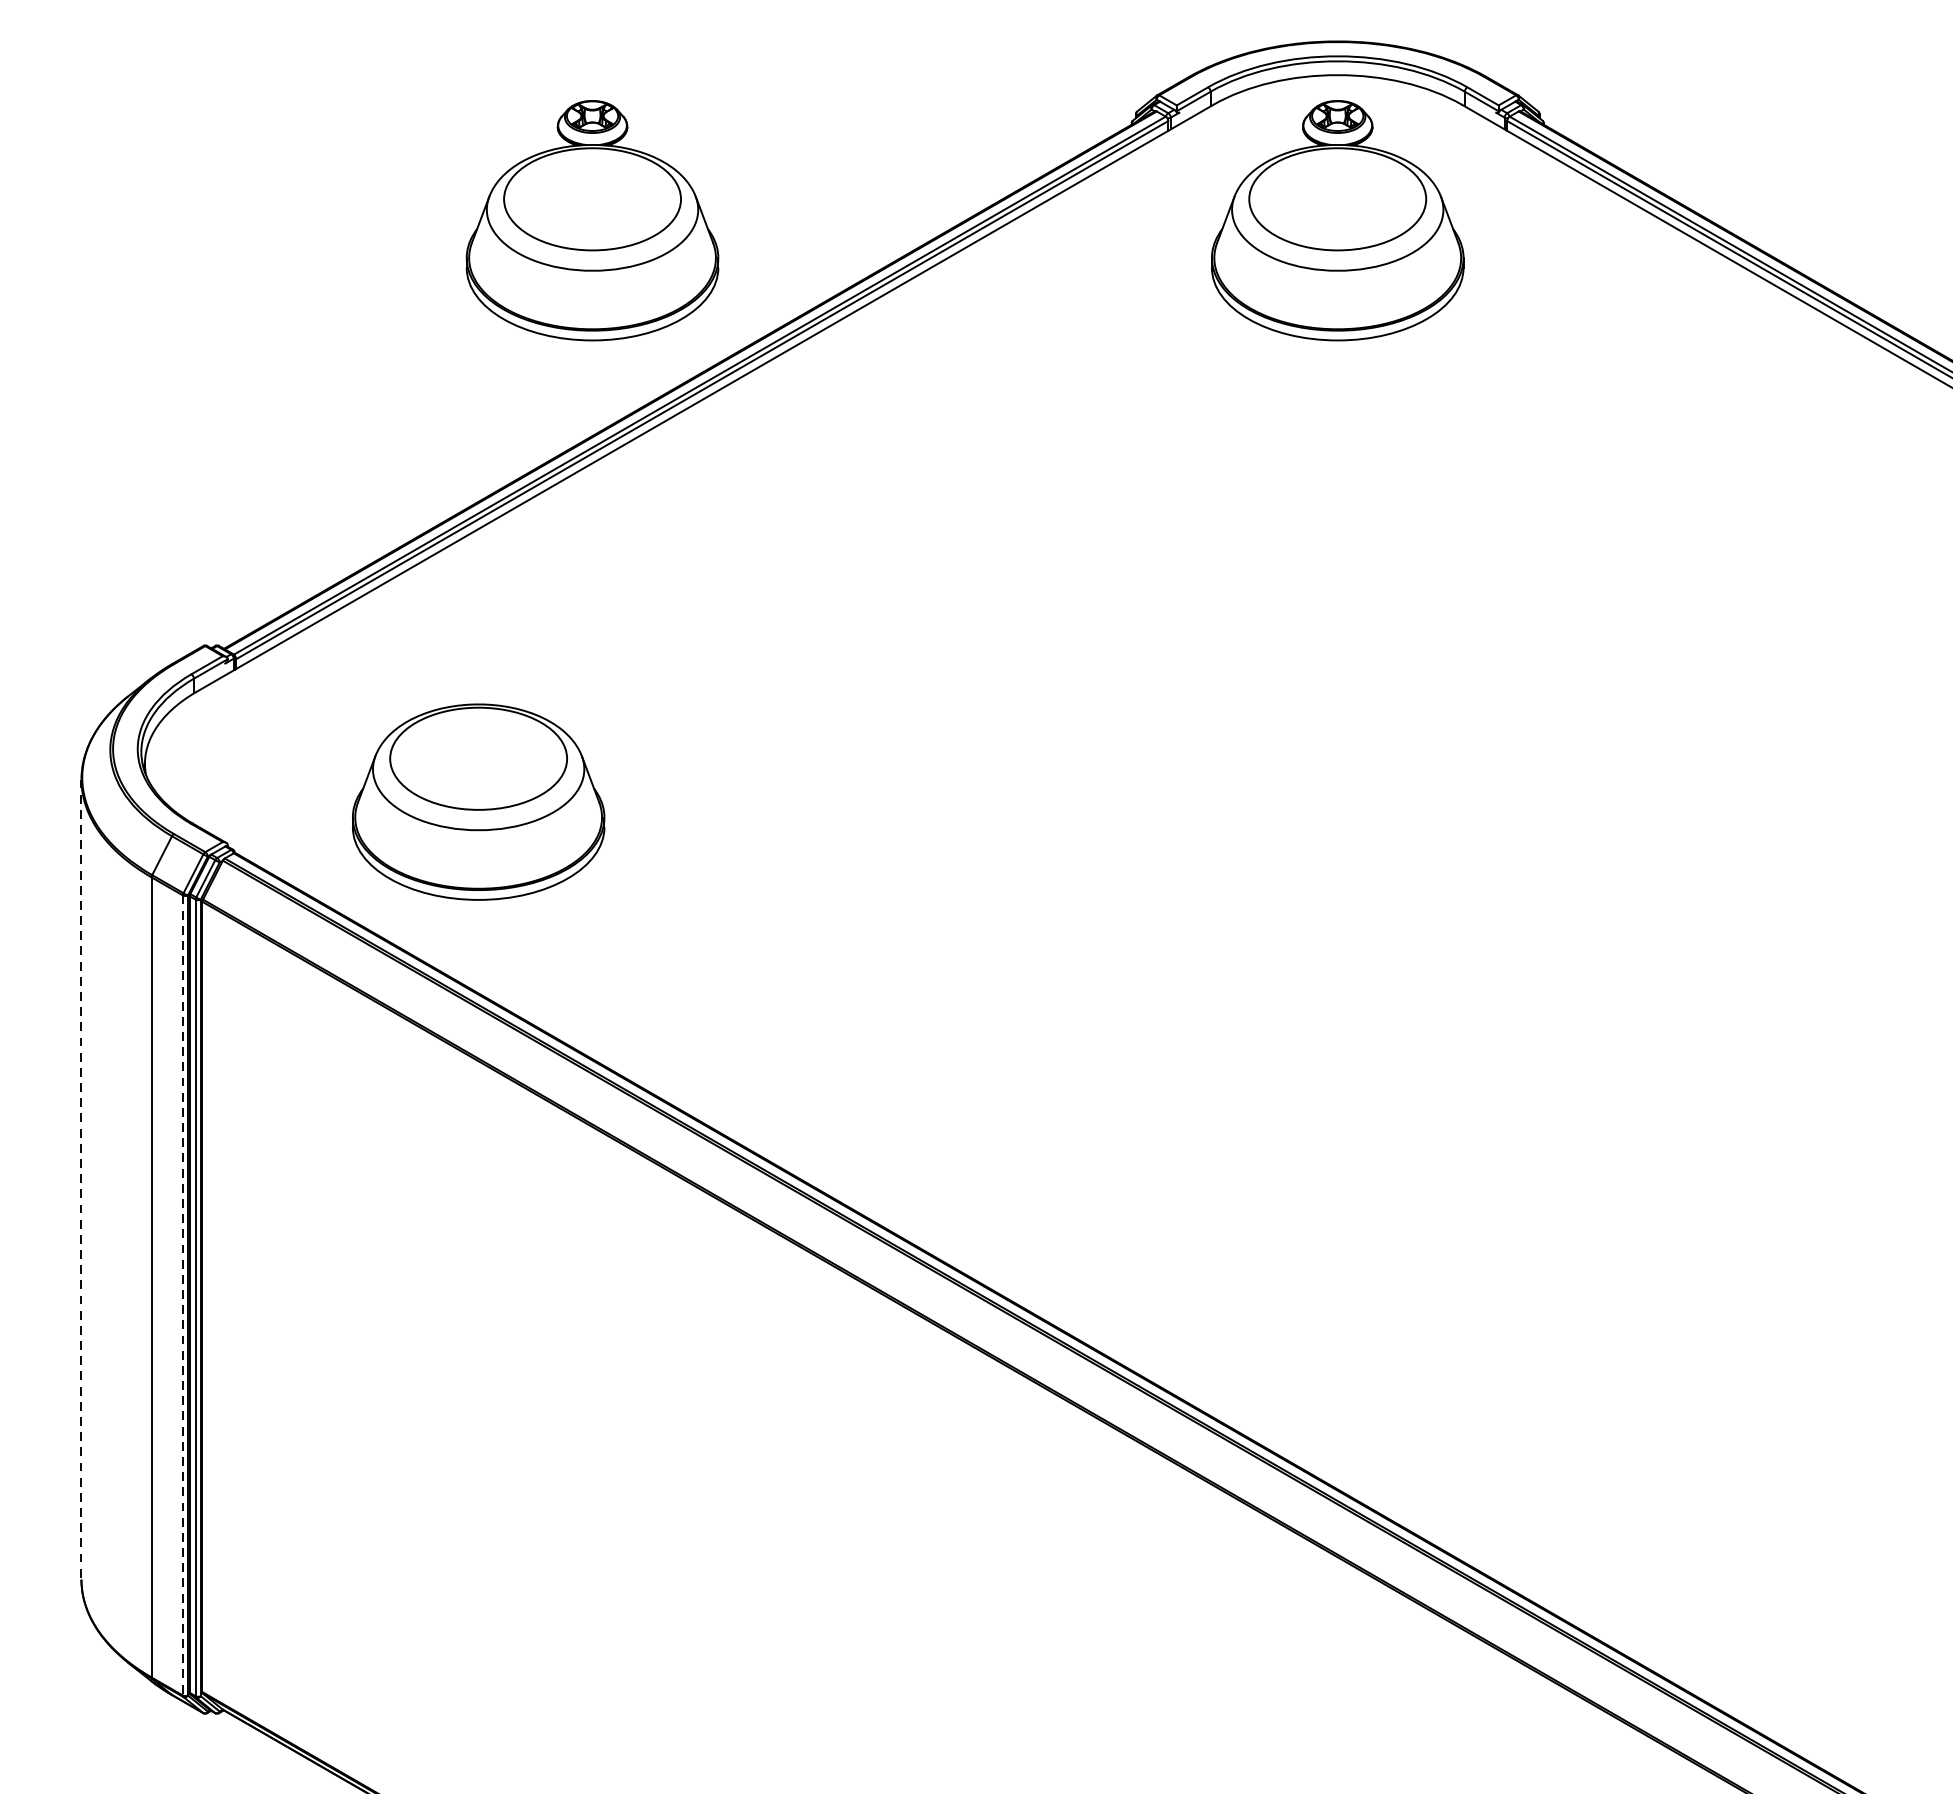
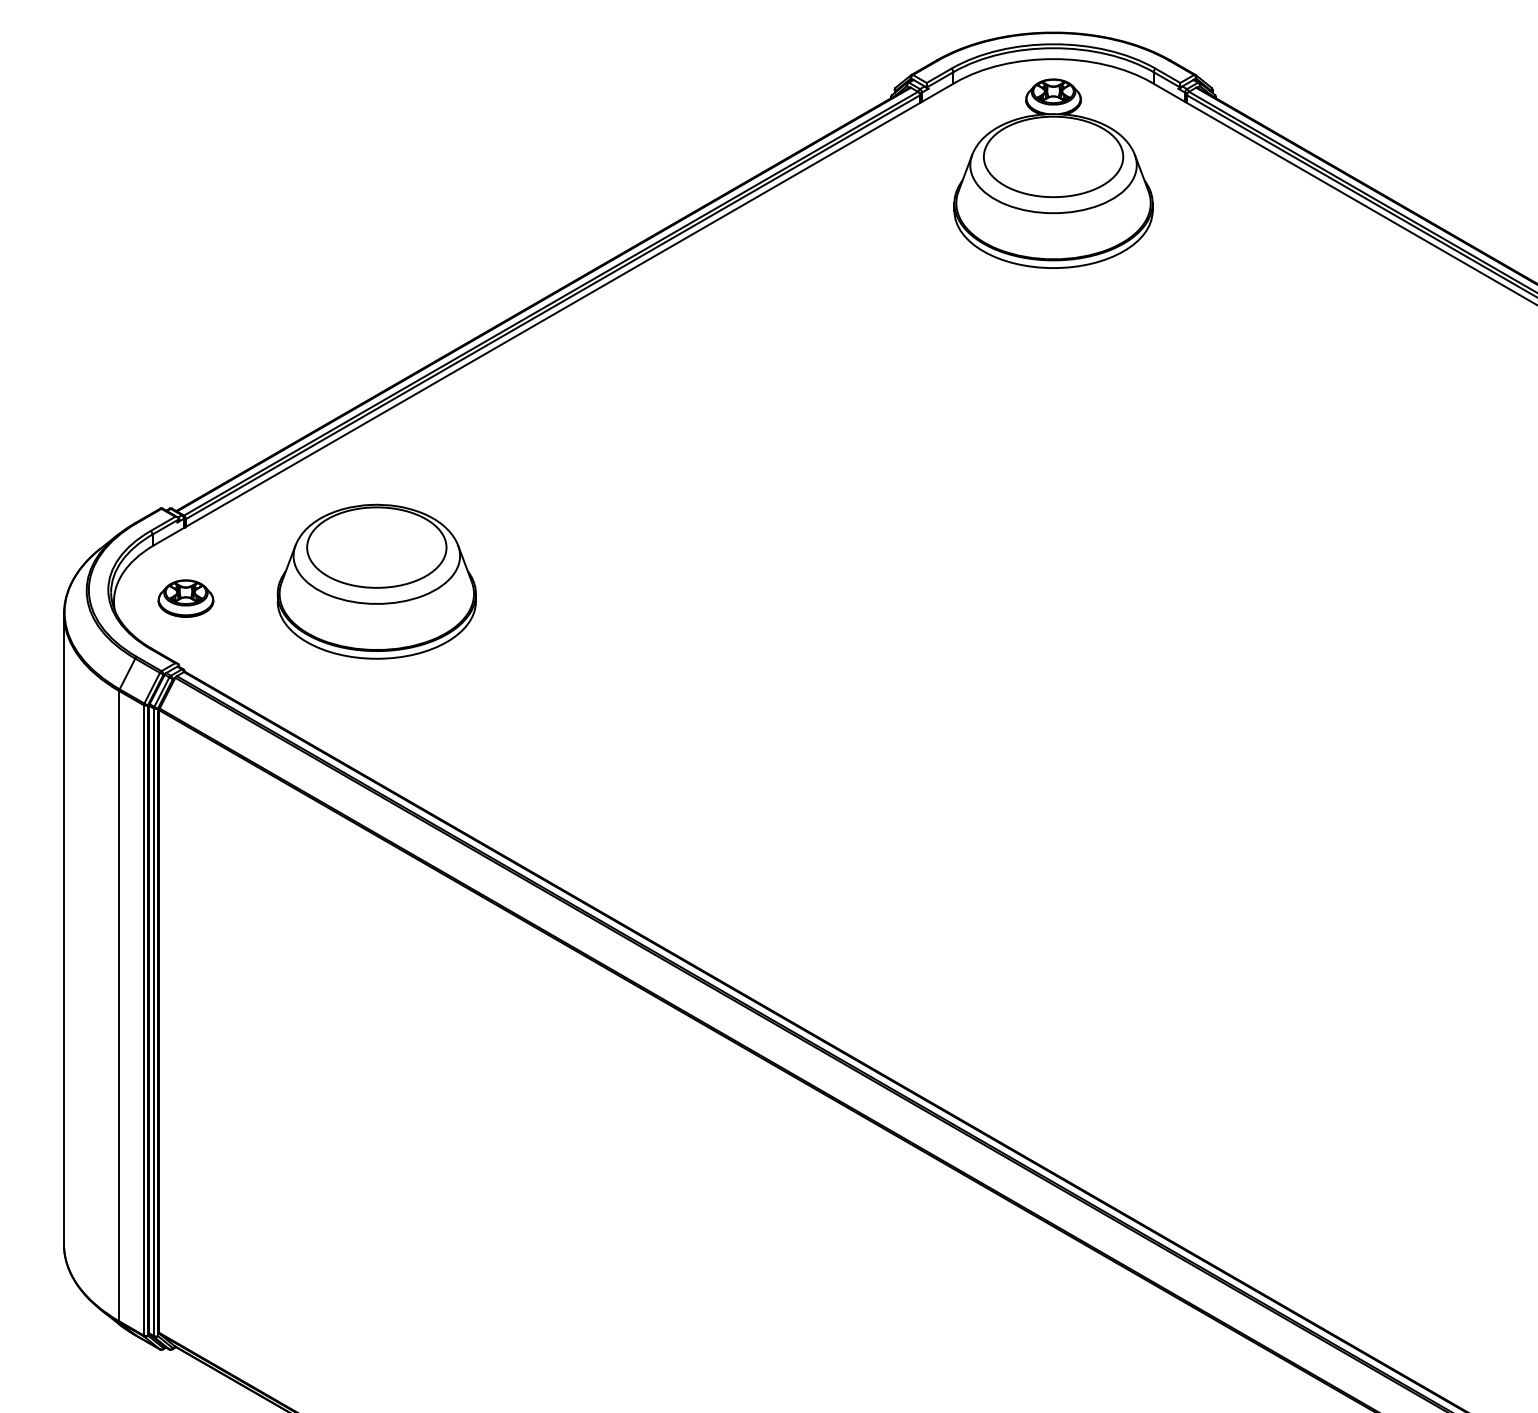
part: (592, 220) -> (466, 173), removed
part: (235, 759) -> (185, 598), added
part: (478, 801) -> (376, 581), moved
line: (80, 1180) -> (63, 929), dashed -> solid
line: (182, 1295) -> (143, 1020), dashed -> solid

